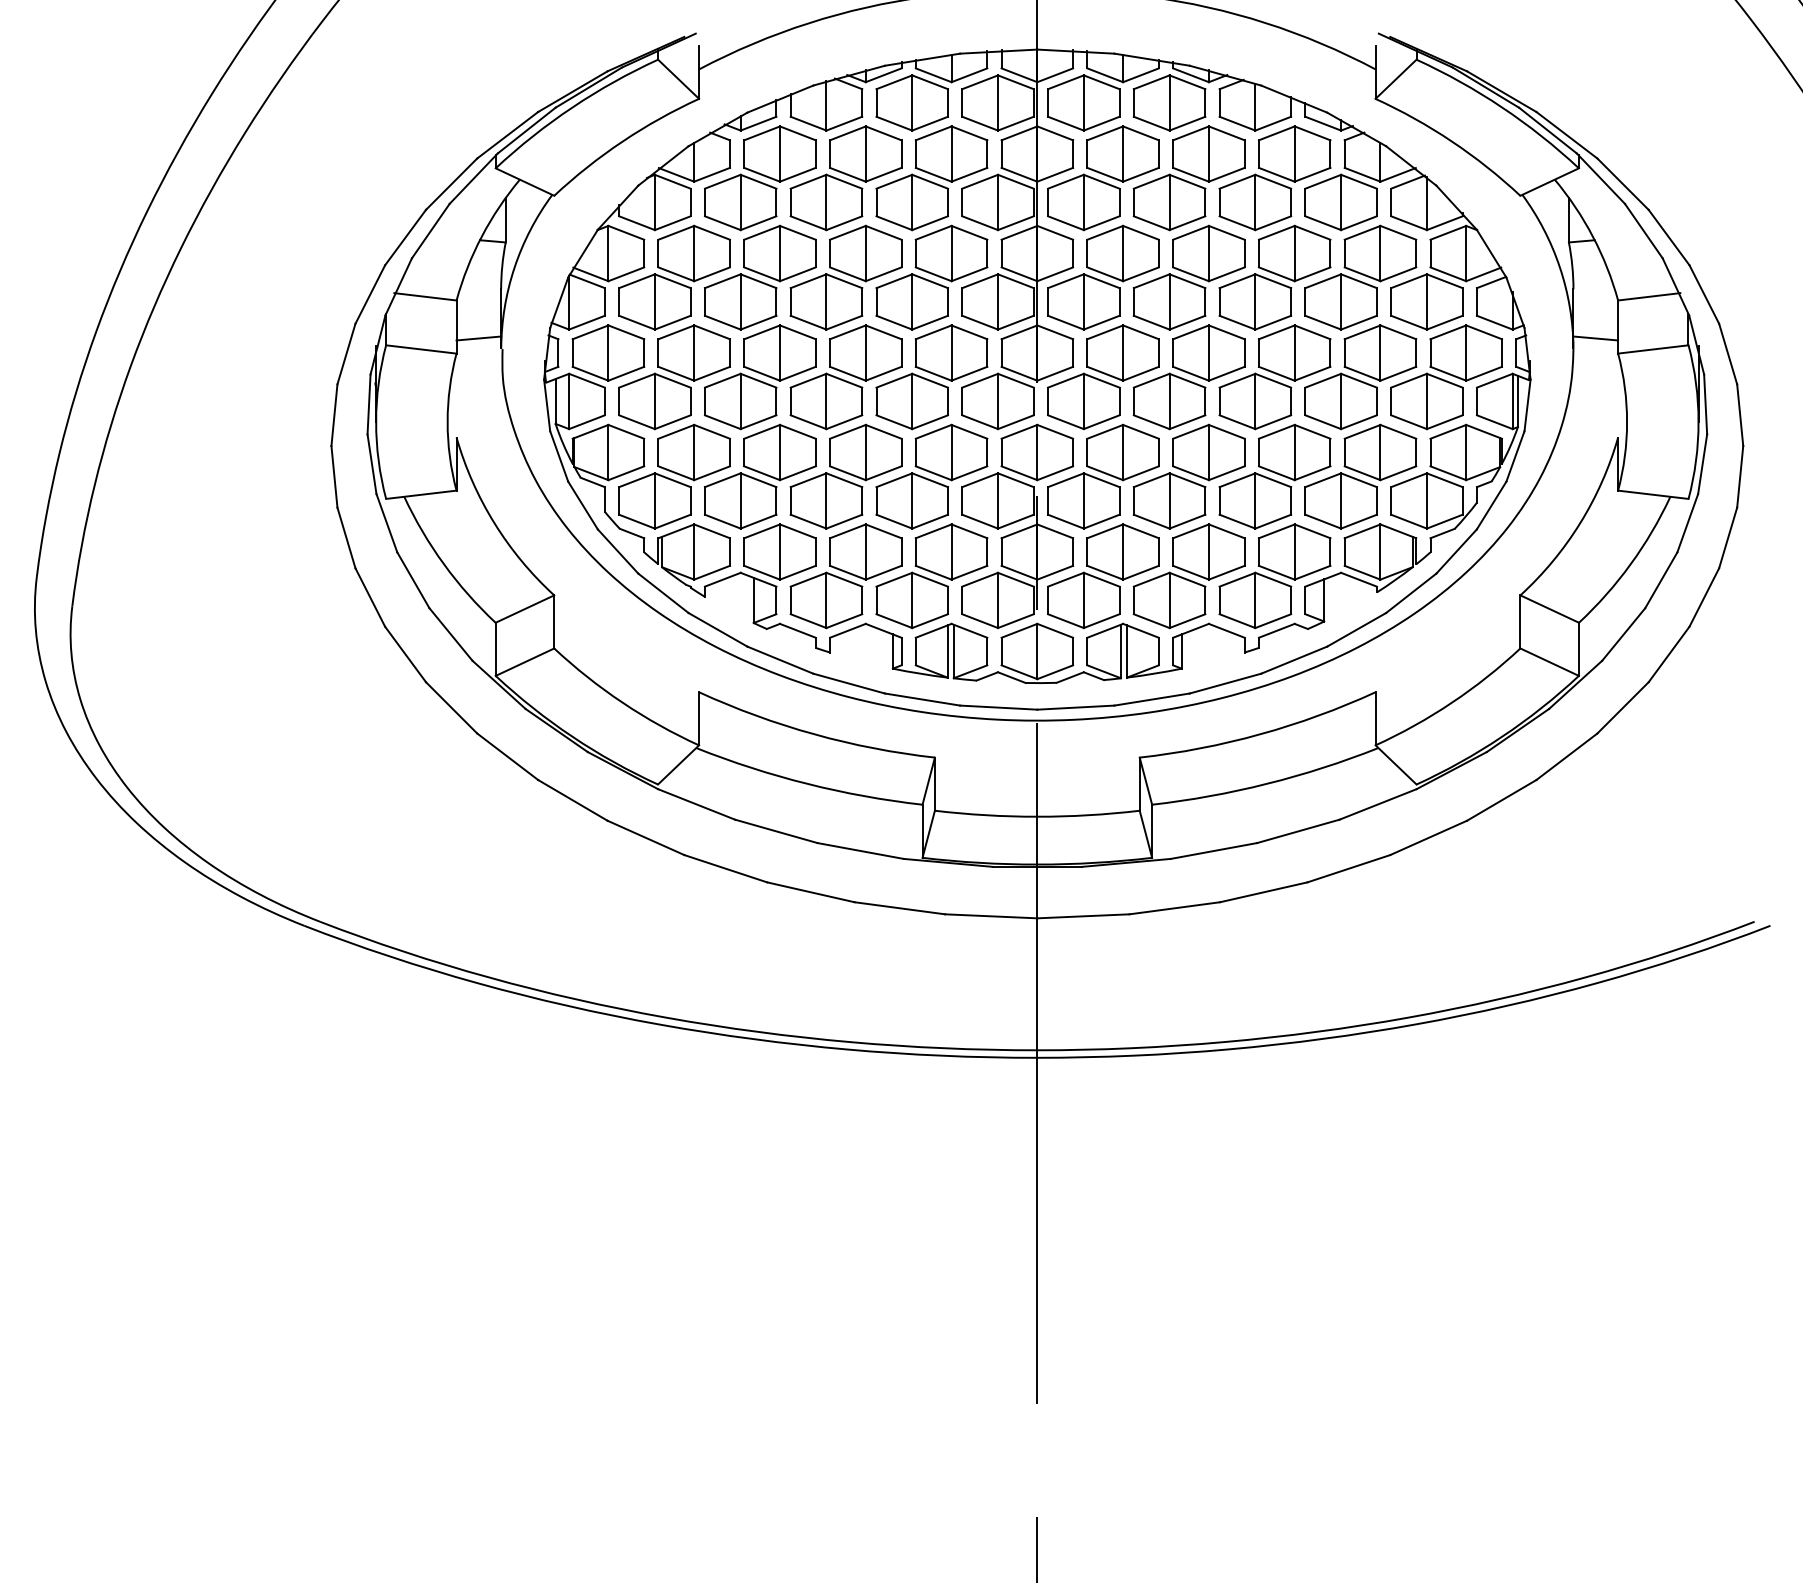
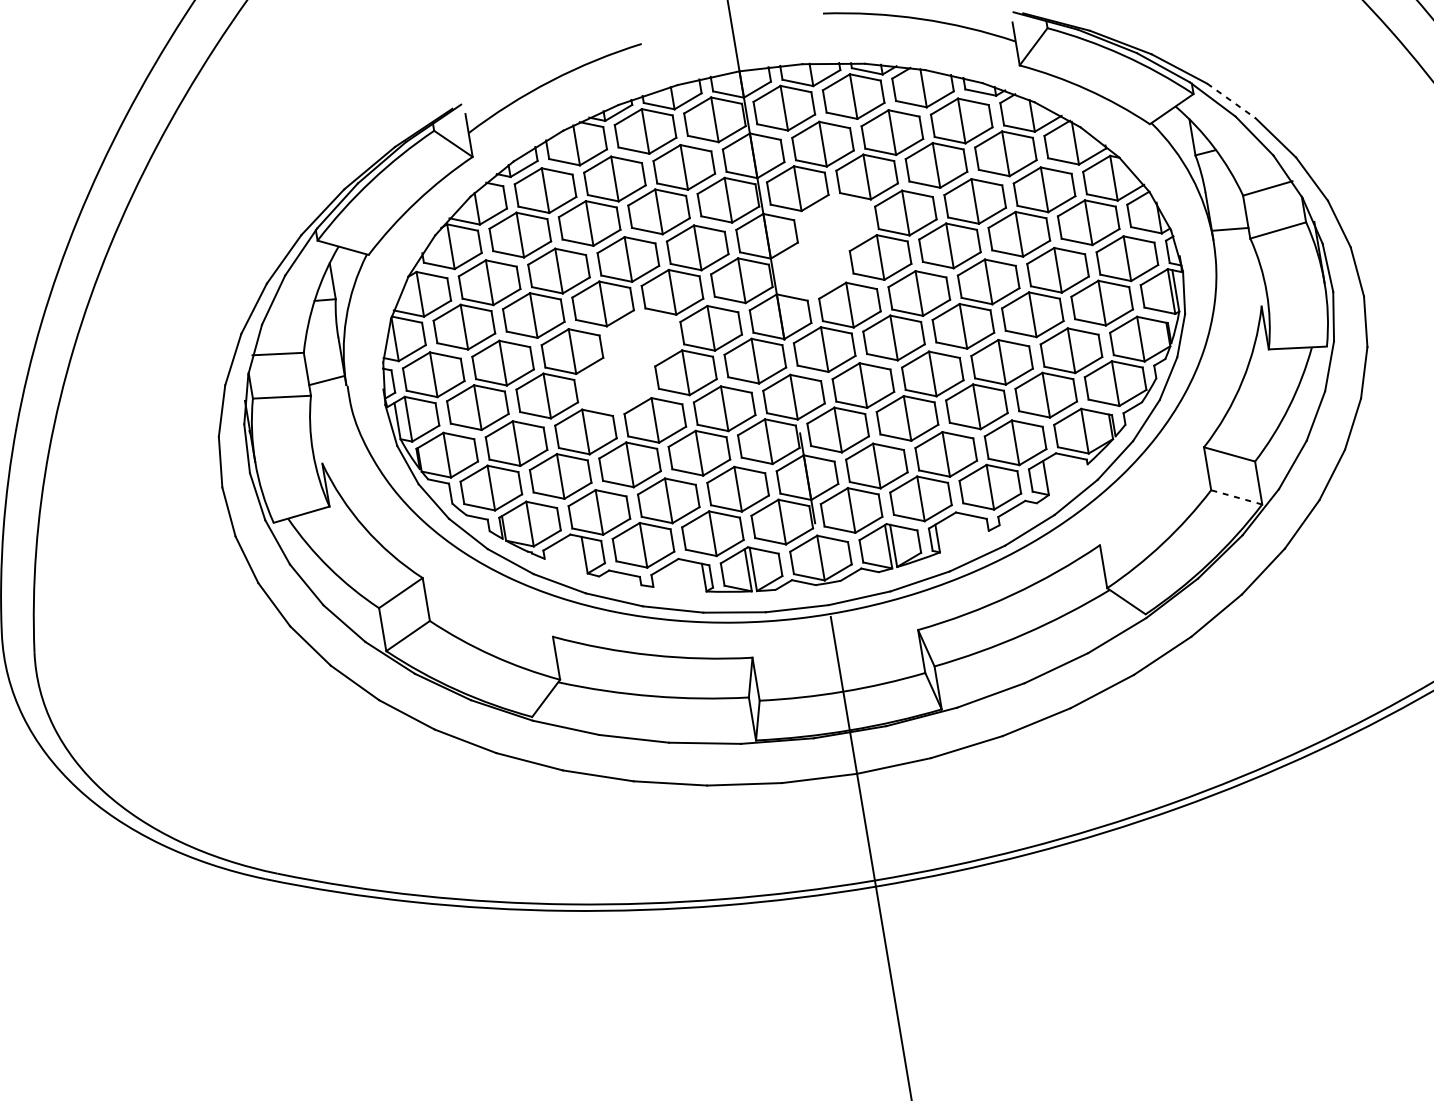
line: (1623, 184) -> (1231, 101), solid -> dashed
part: (1103, 277) -> (823, 246), removed
part: (845, 377) -> (628, 362), removed
line: (1549, 662) -> (1236, 497), solid -> dashed

